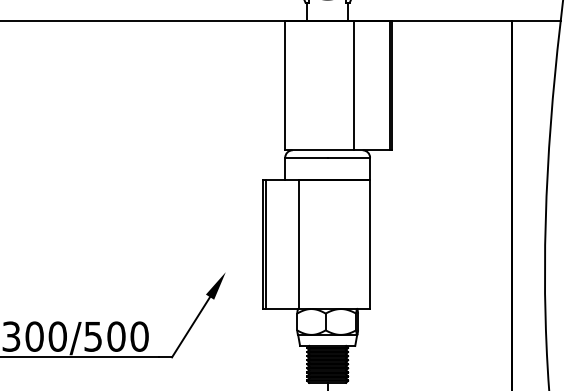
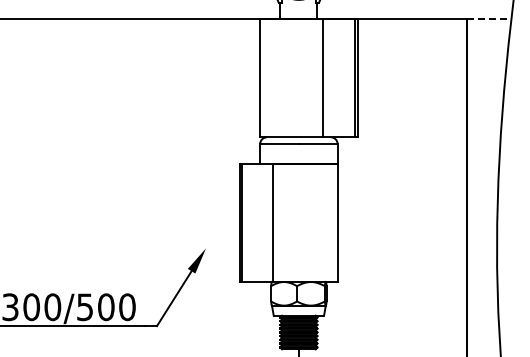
line: (536, 21) -> (489, 19), solid -> dashed

